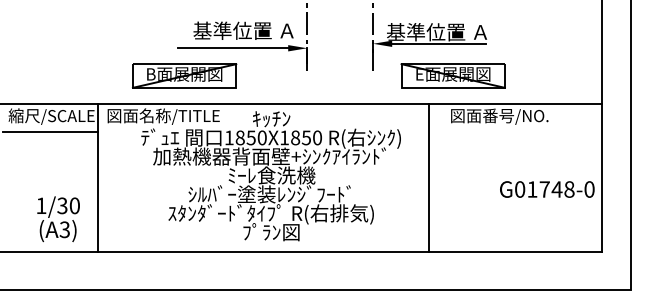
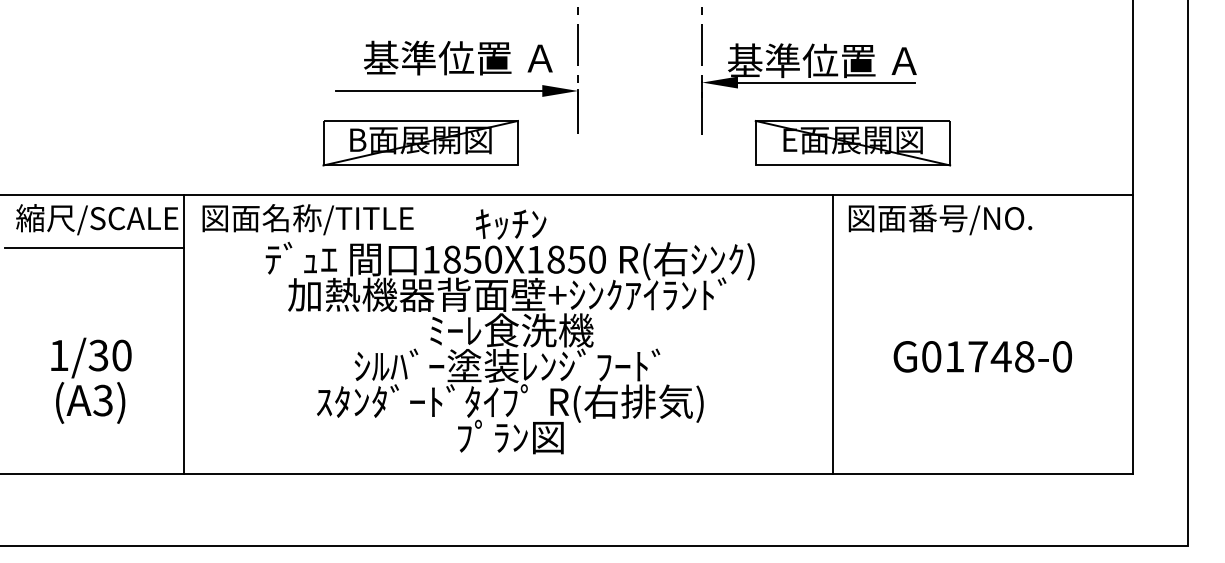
part: (184, 75) -> (420, 142), moved
line: (429, 177) -> (832, 334), moved
text: (547, 189) -> (983, 356), moved
text: (58, 219) -> (91, 381), moved

